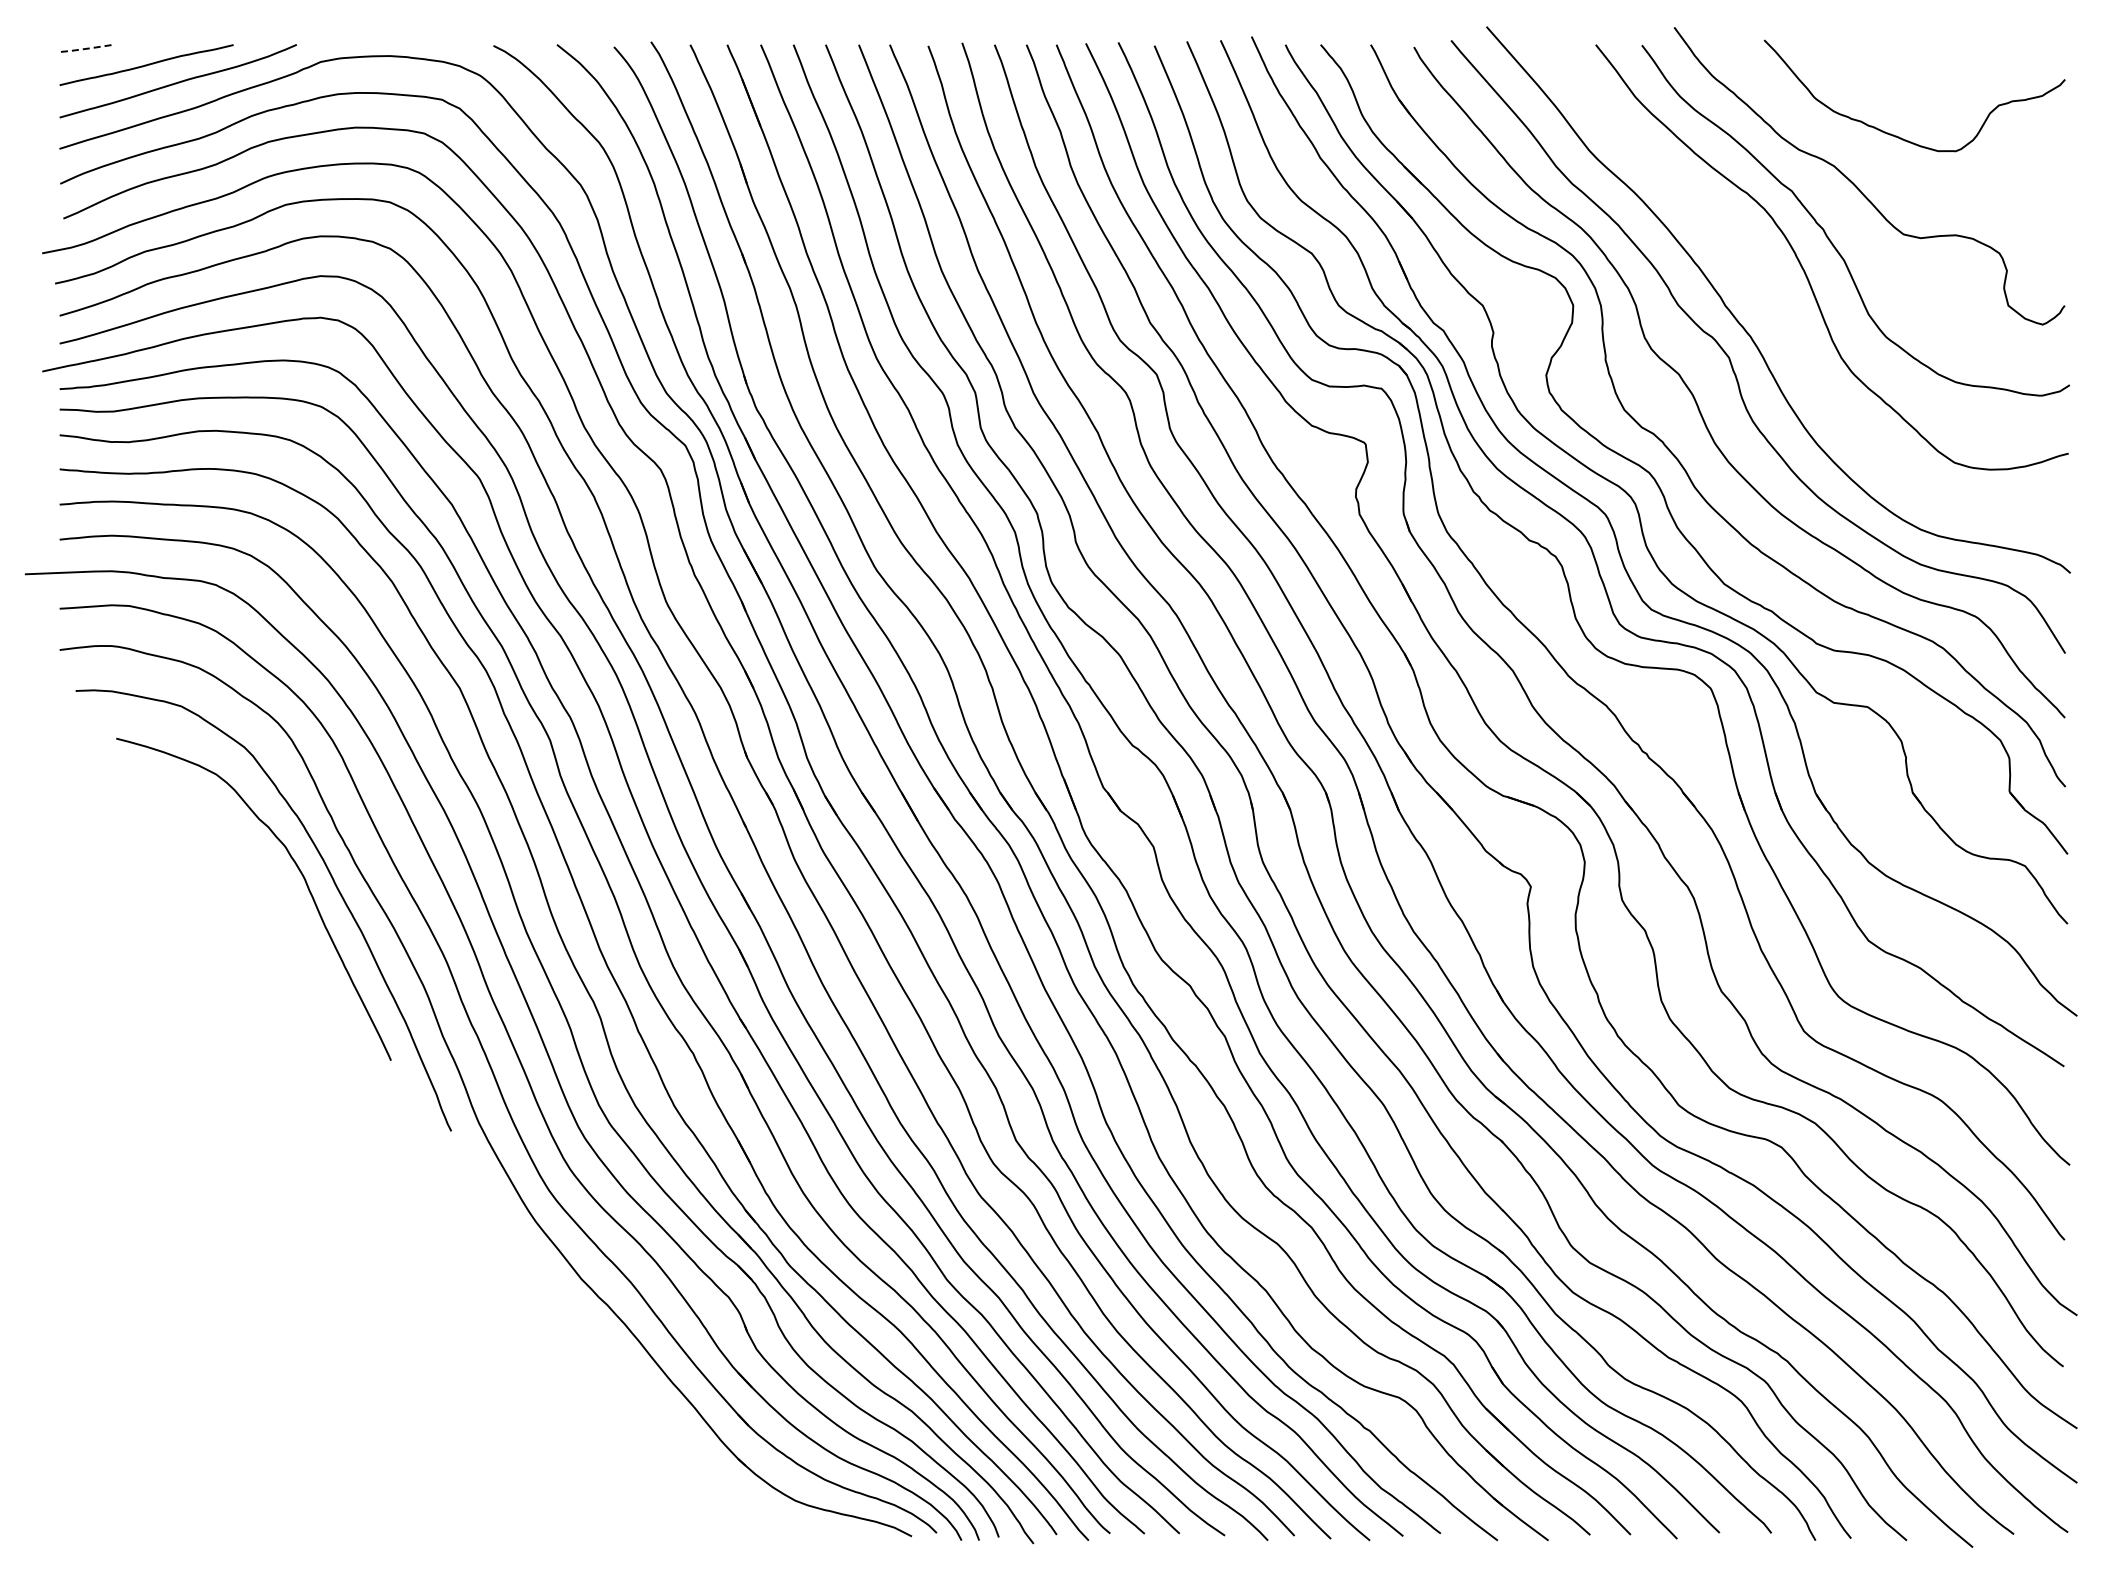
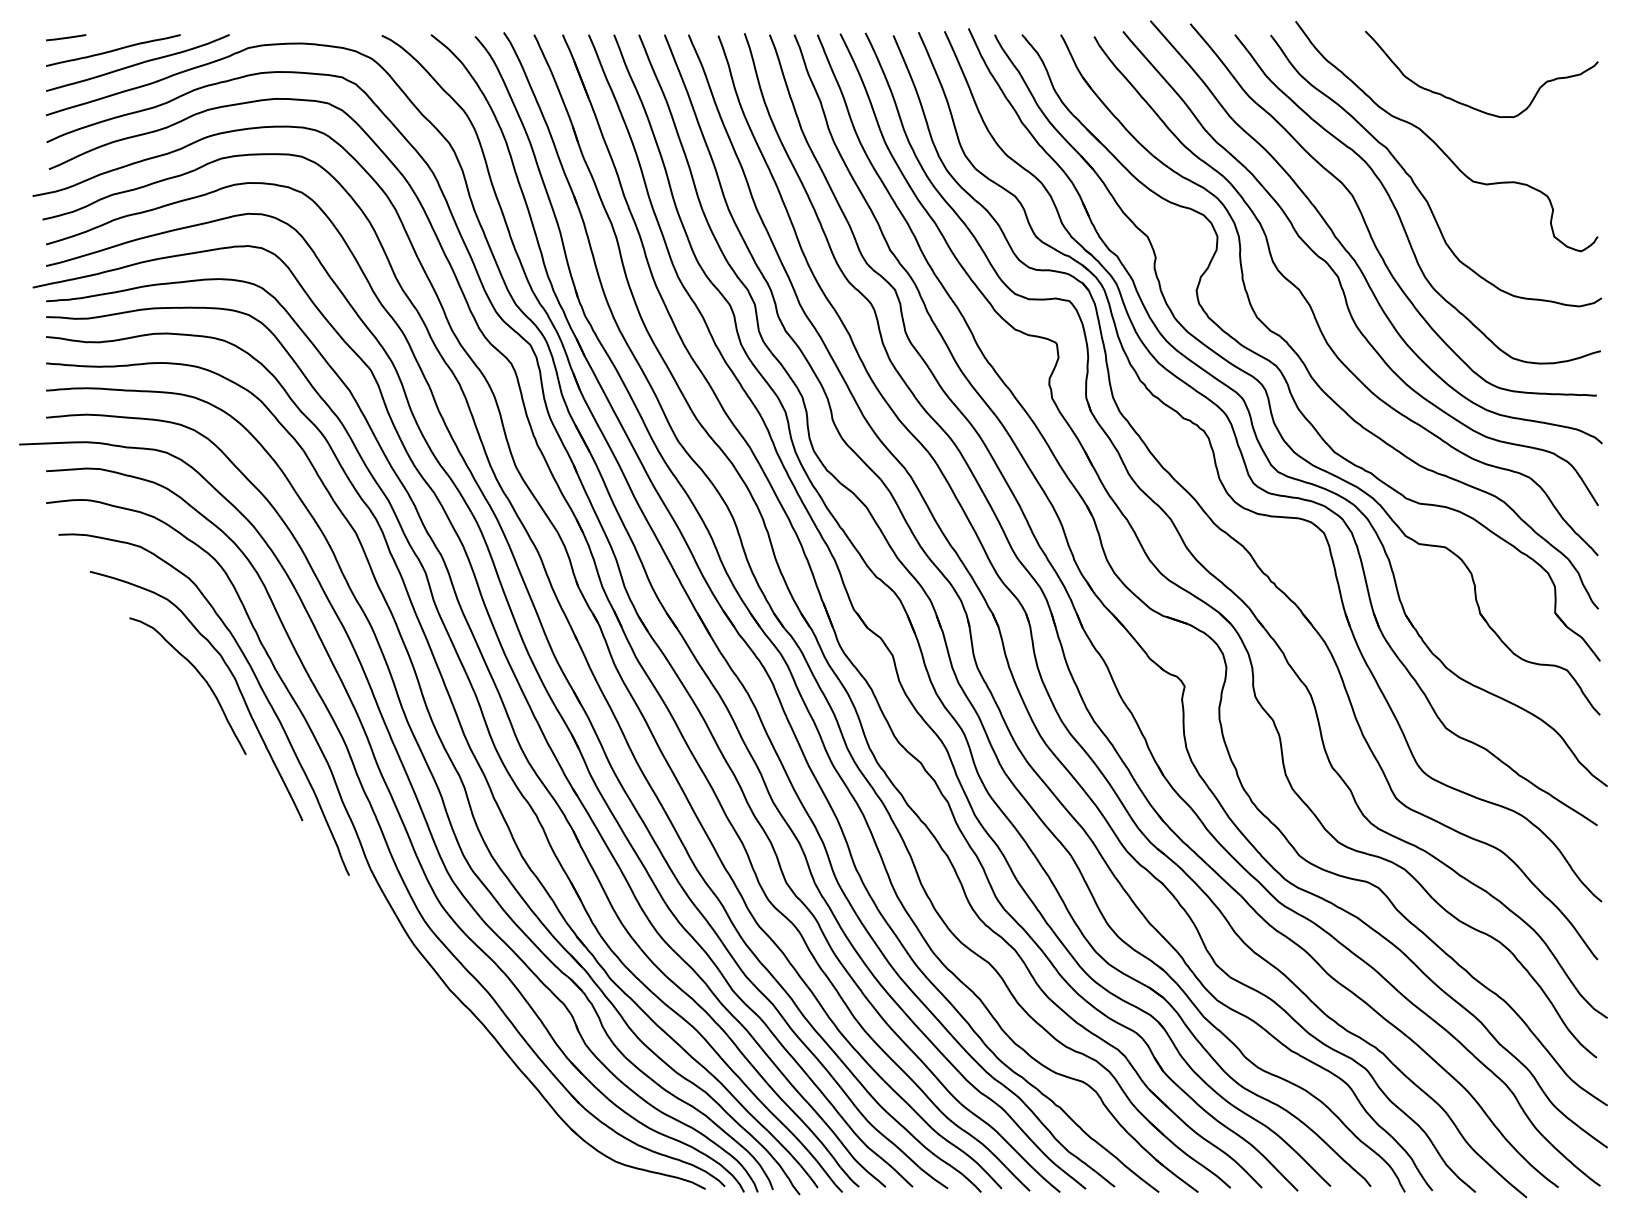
line: (85, 49) -> (66, 38), dashed -> solid
curve: (1764, 285) -> (1365, 221), added
curve: (258, 872) -> (200, 675), added

